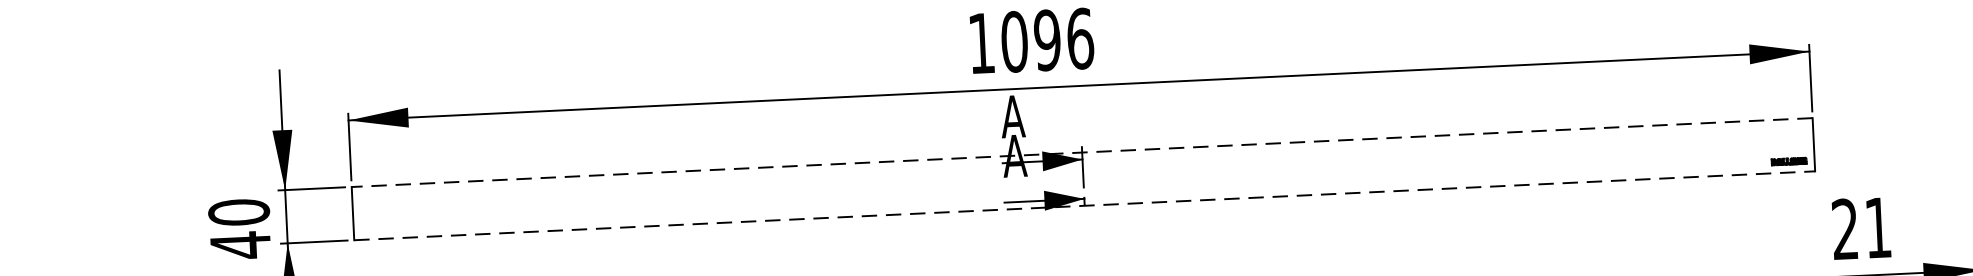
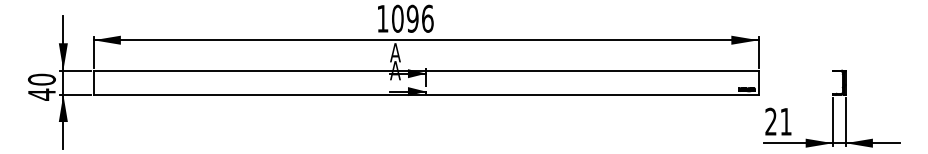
line: (1080, 152) -> (425, 70), dashed -> solid
line: (1085, 205) -> (426, 94), dashed -> solid

